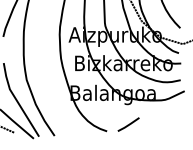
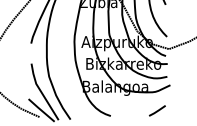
line: (128, 124) -> (157, 110), moved

